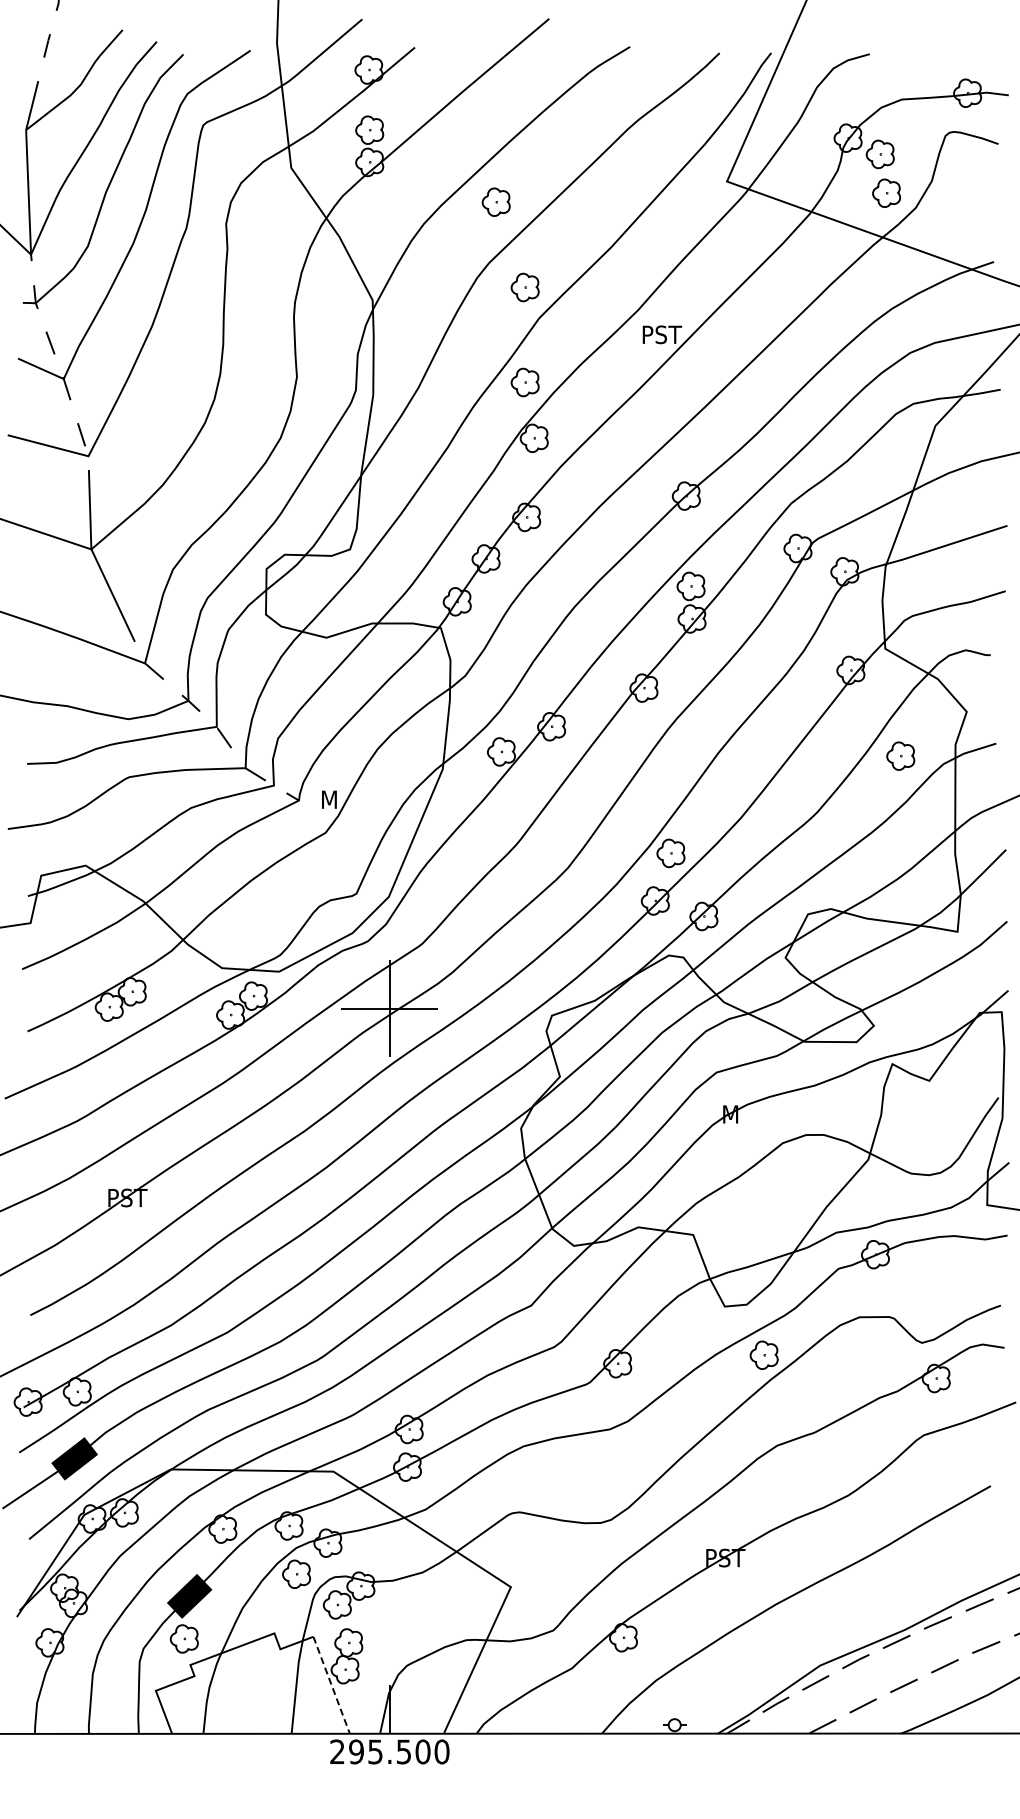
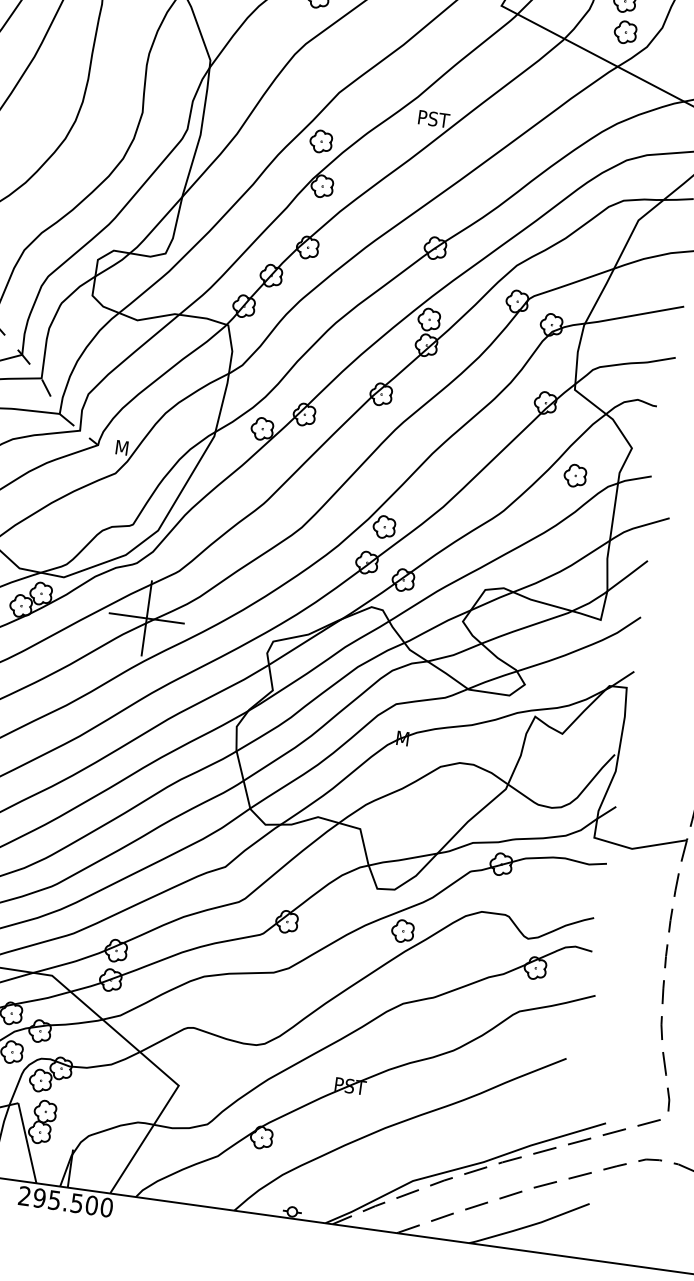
part: (524, 287) -> (331, 67), removed
line: (331, 1685) -> (27, 1143), dashed -> solid

